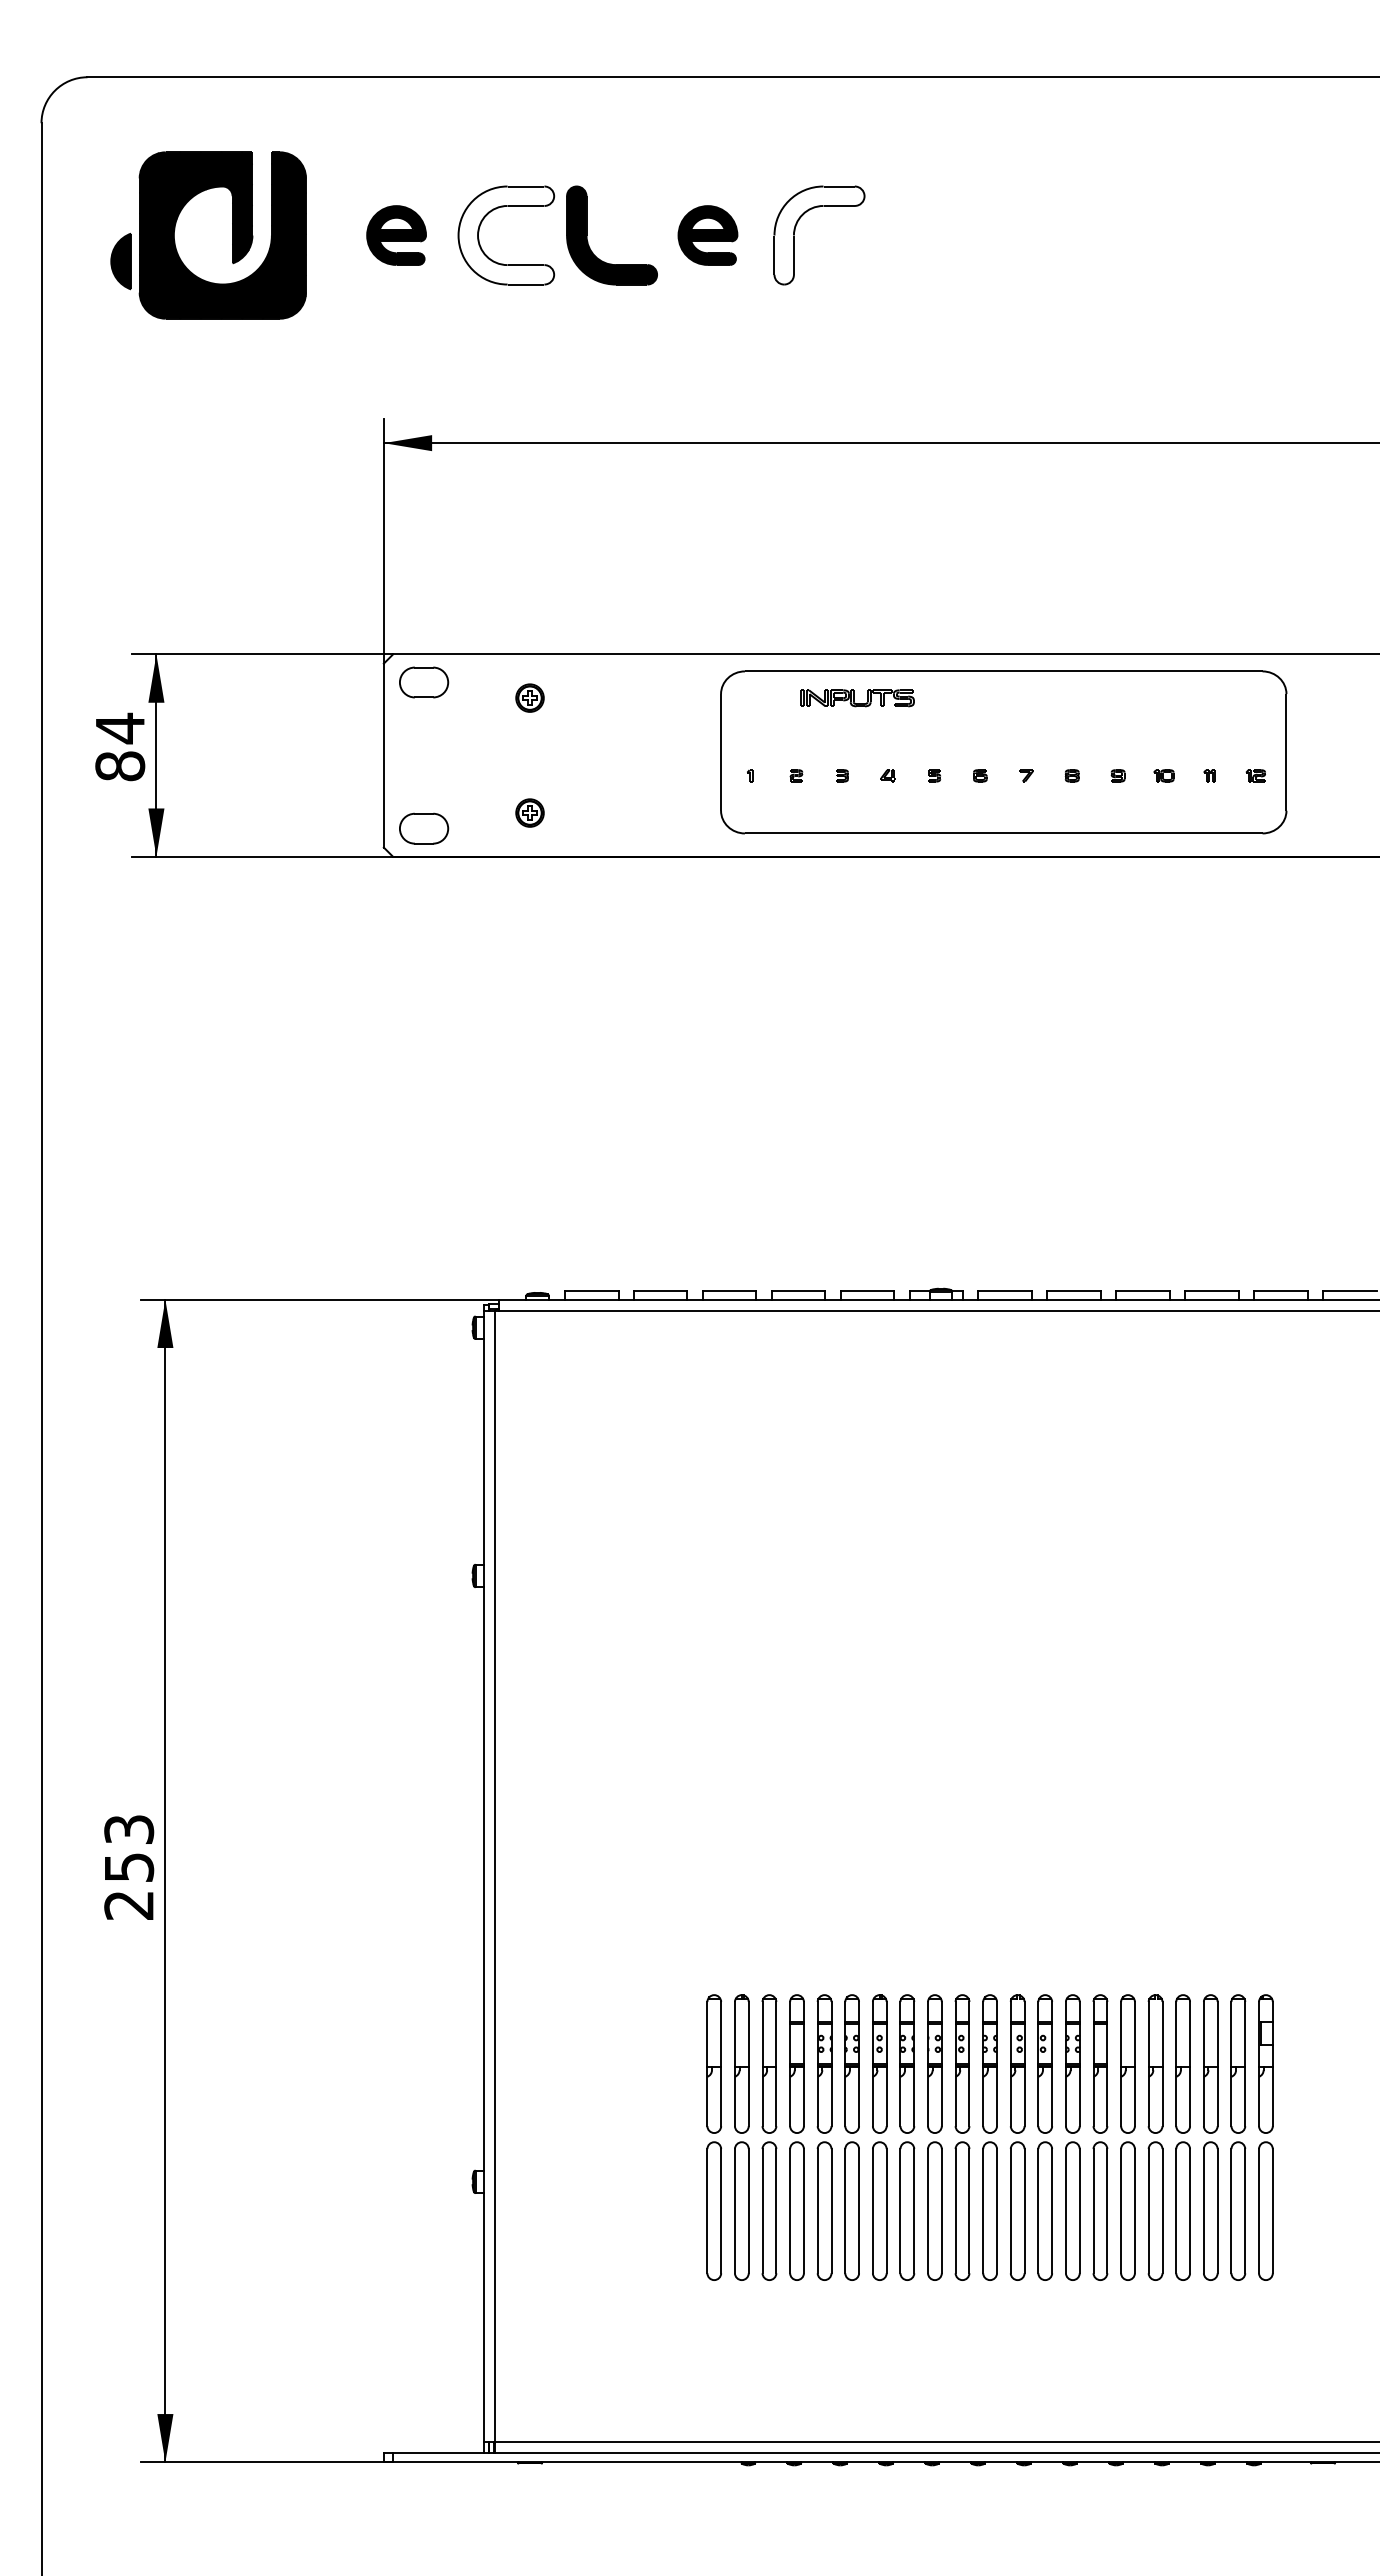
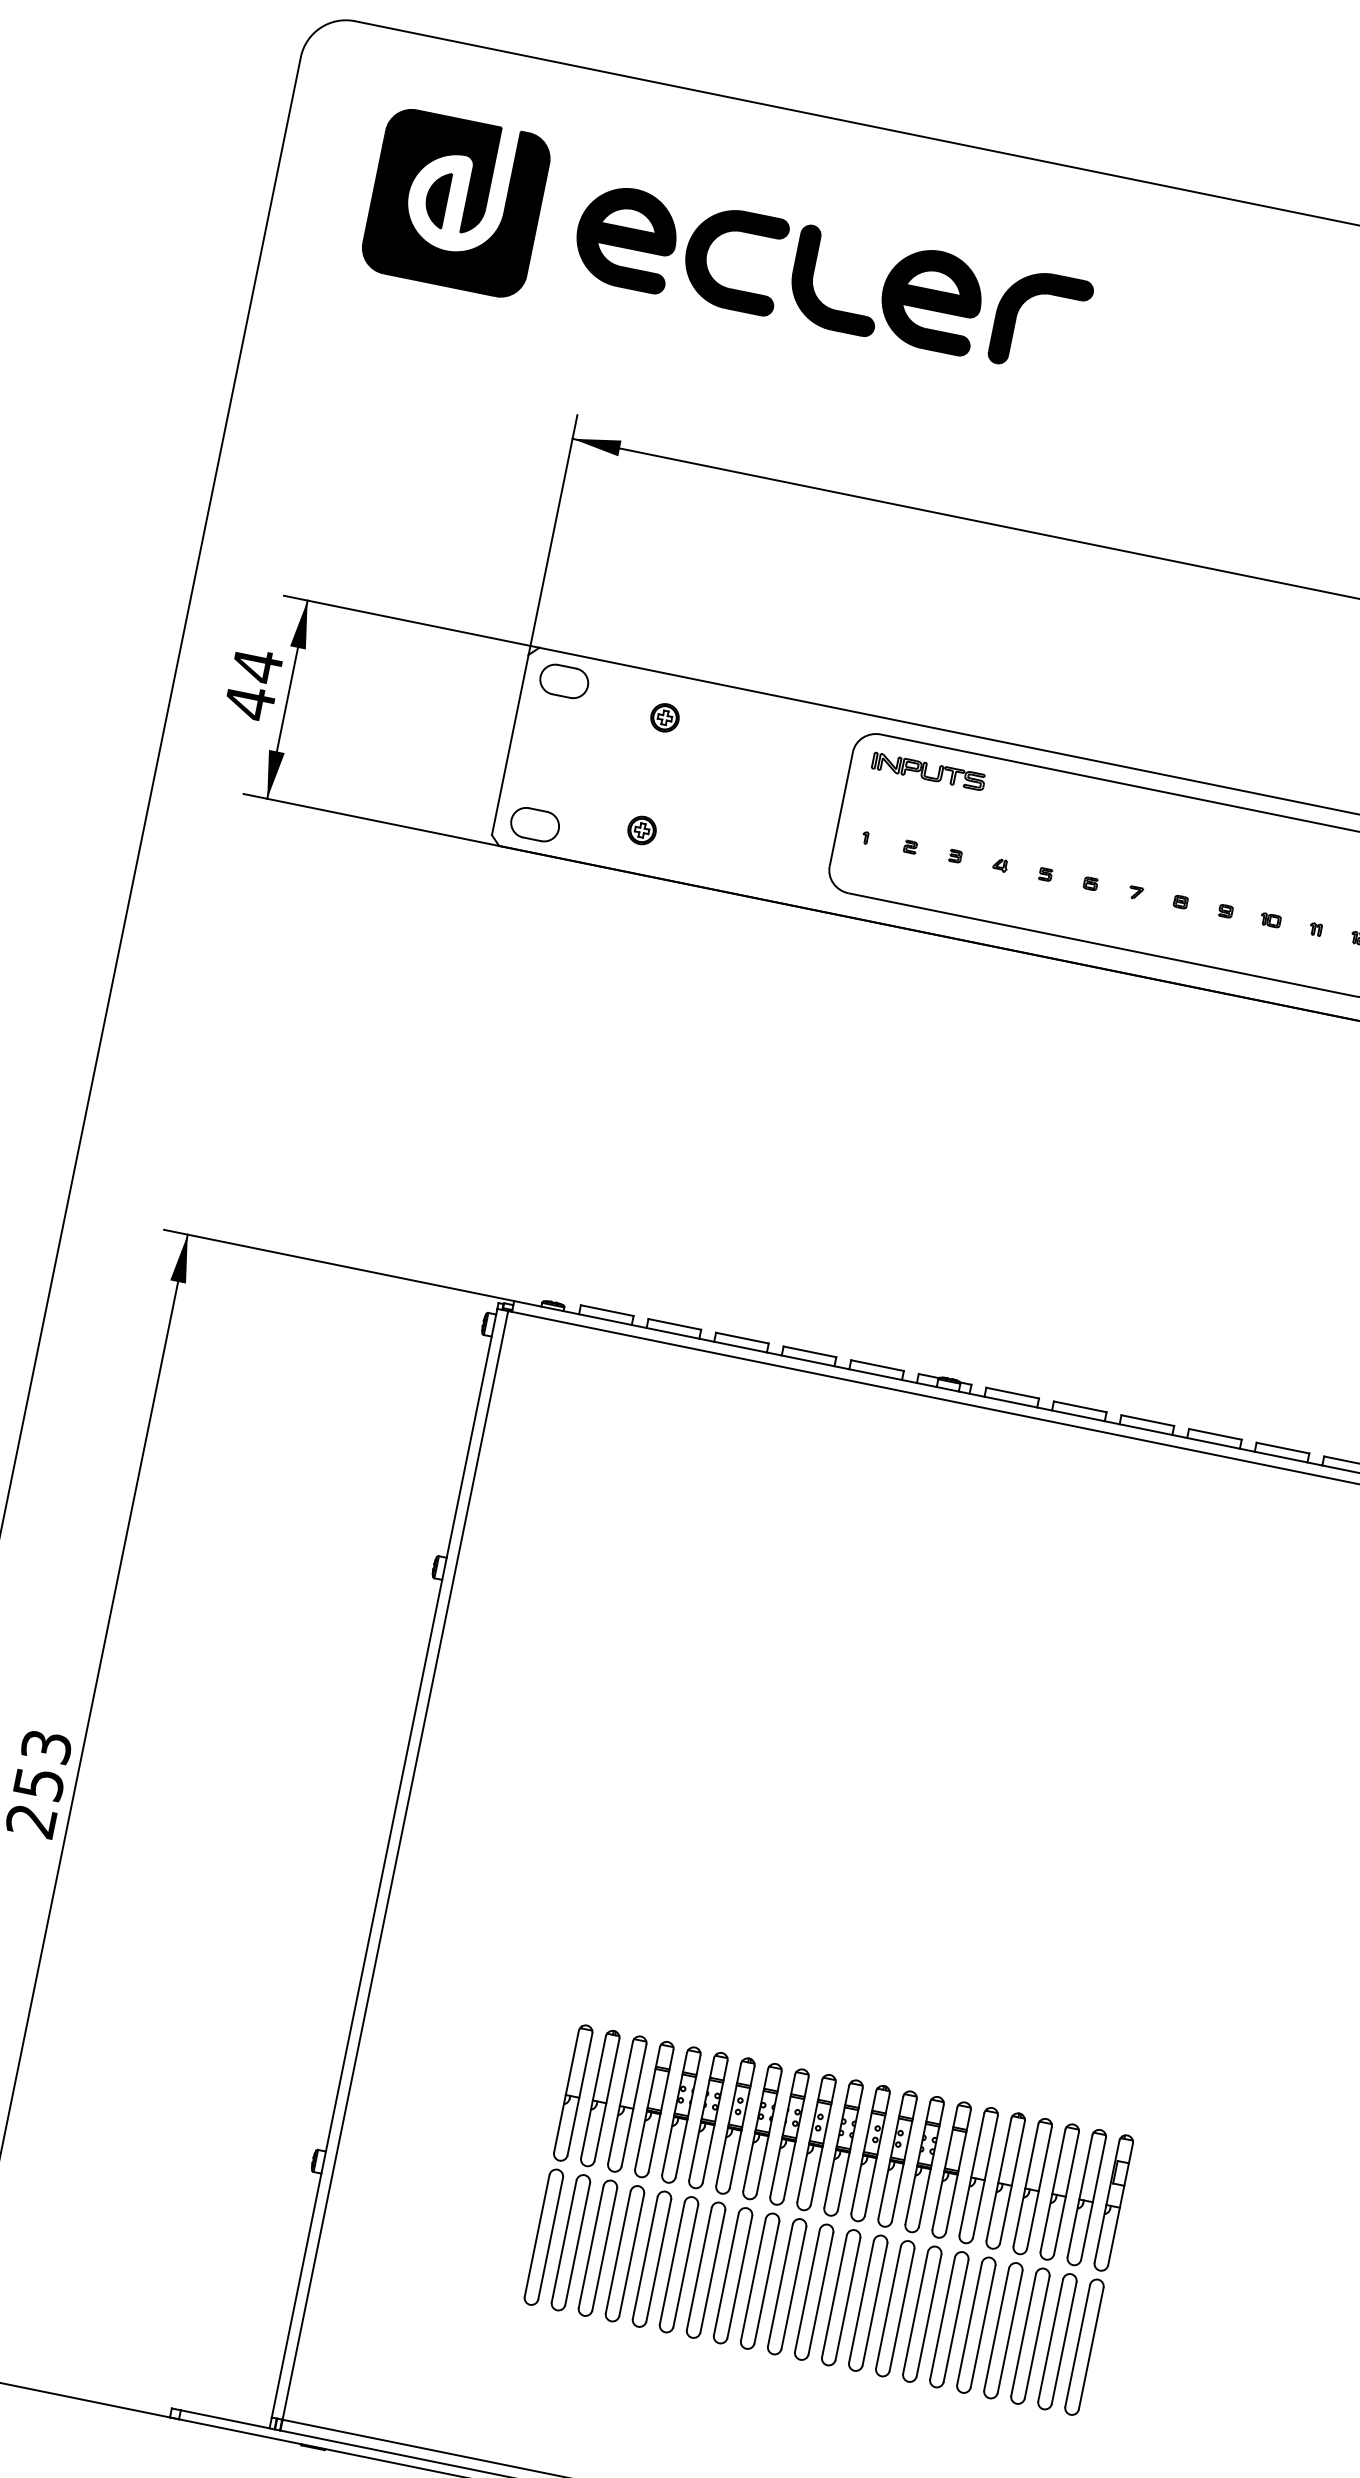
part: (396, 235) -> (626, 237), size x1.67
fill: (506, 235) -> (734, 259), added
part: (707, 235) -> (931, 299), size x1.67
fill: (819, 235) -> (1040, 322), added
part: (120, 261) -> (436, 199), moved
part: (857, 698) -> (928, 771), moved
text: (120, 766) -> (250, 703), 84 -> 44

